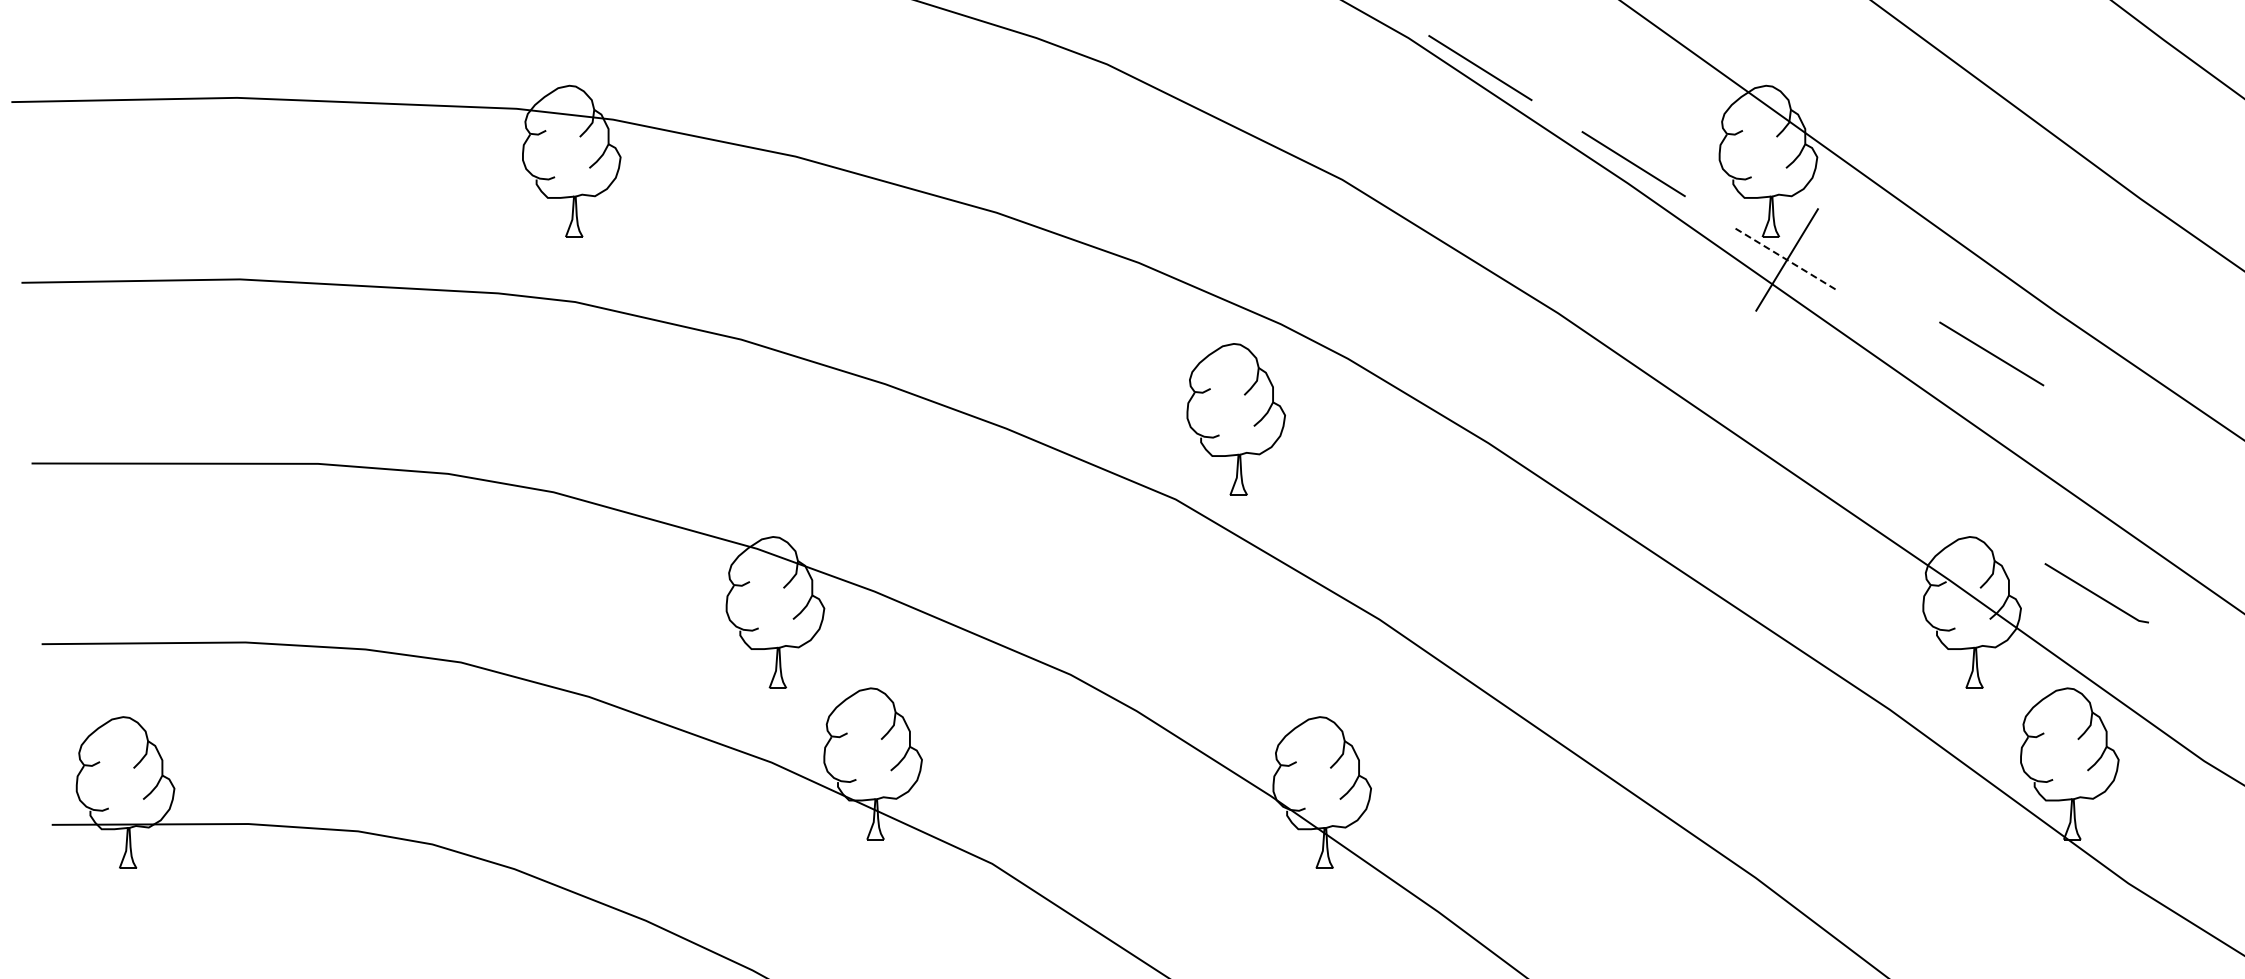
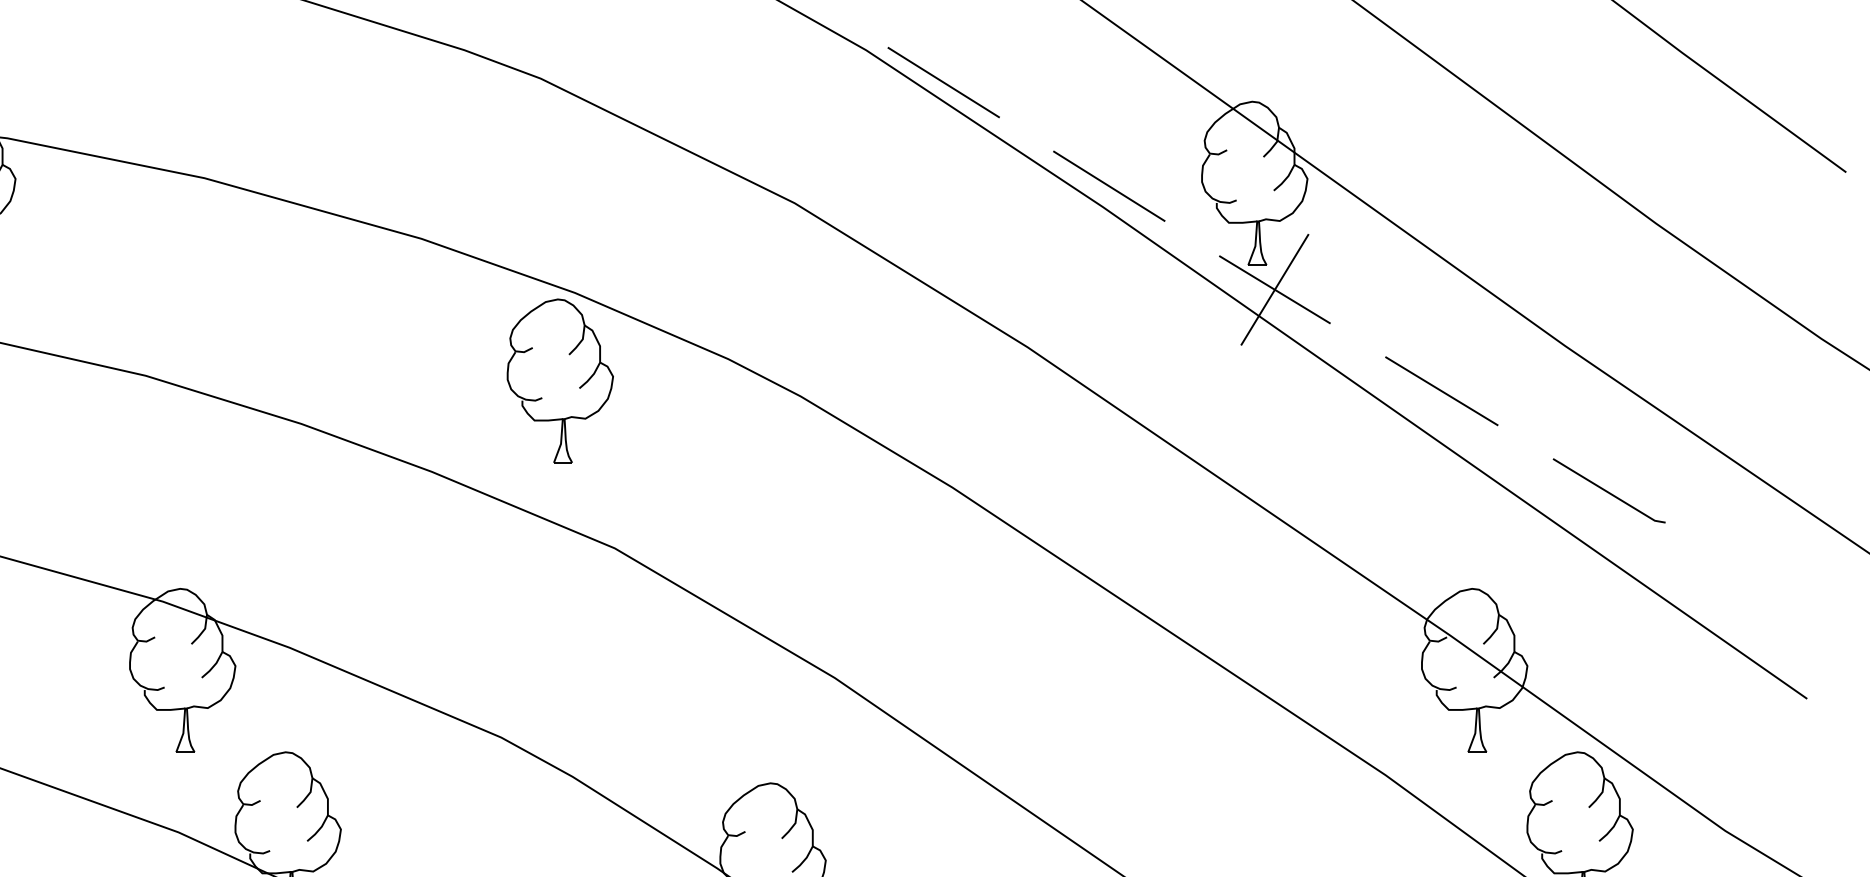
line: (1787, 259) -> (1275, 289), dashed -> solid
line: (1991, 353) -> (1441, 390), moved
part: (1235, 419) -> (559, 381), moved
line: (2096, 593) -> (1608, 491), moved

